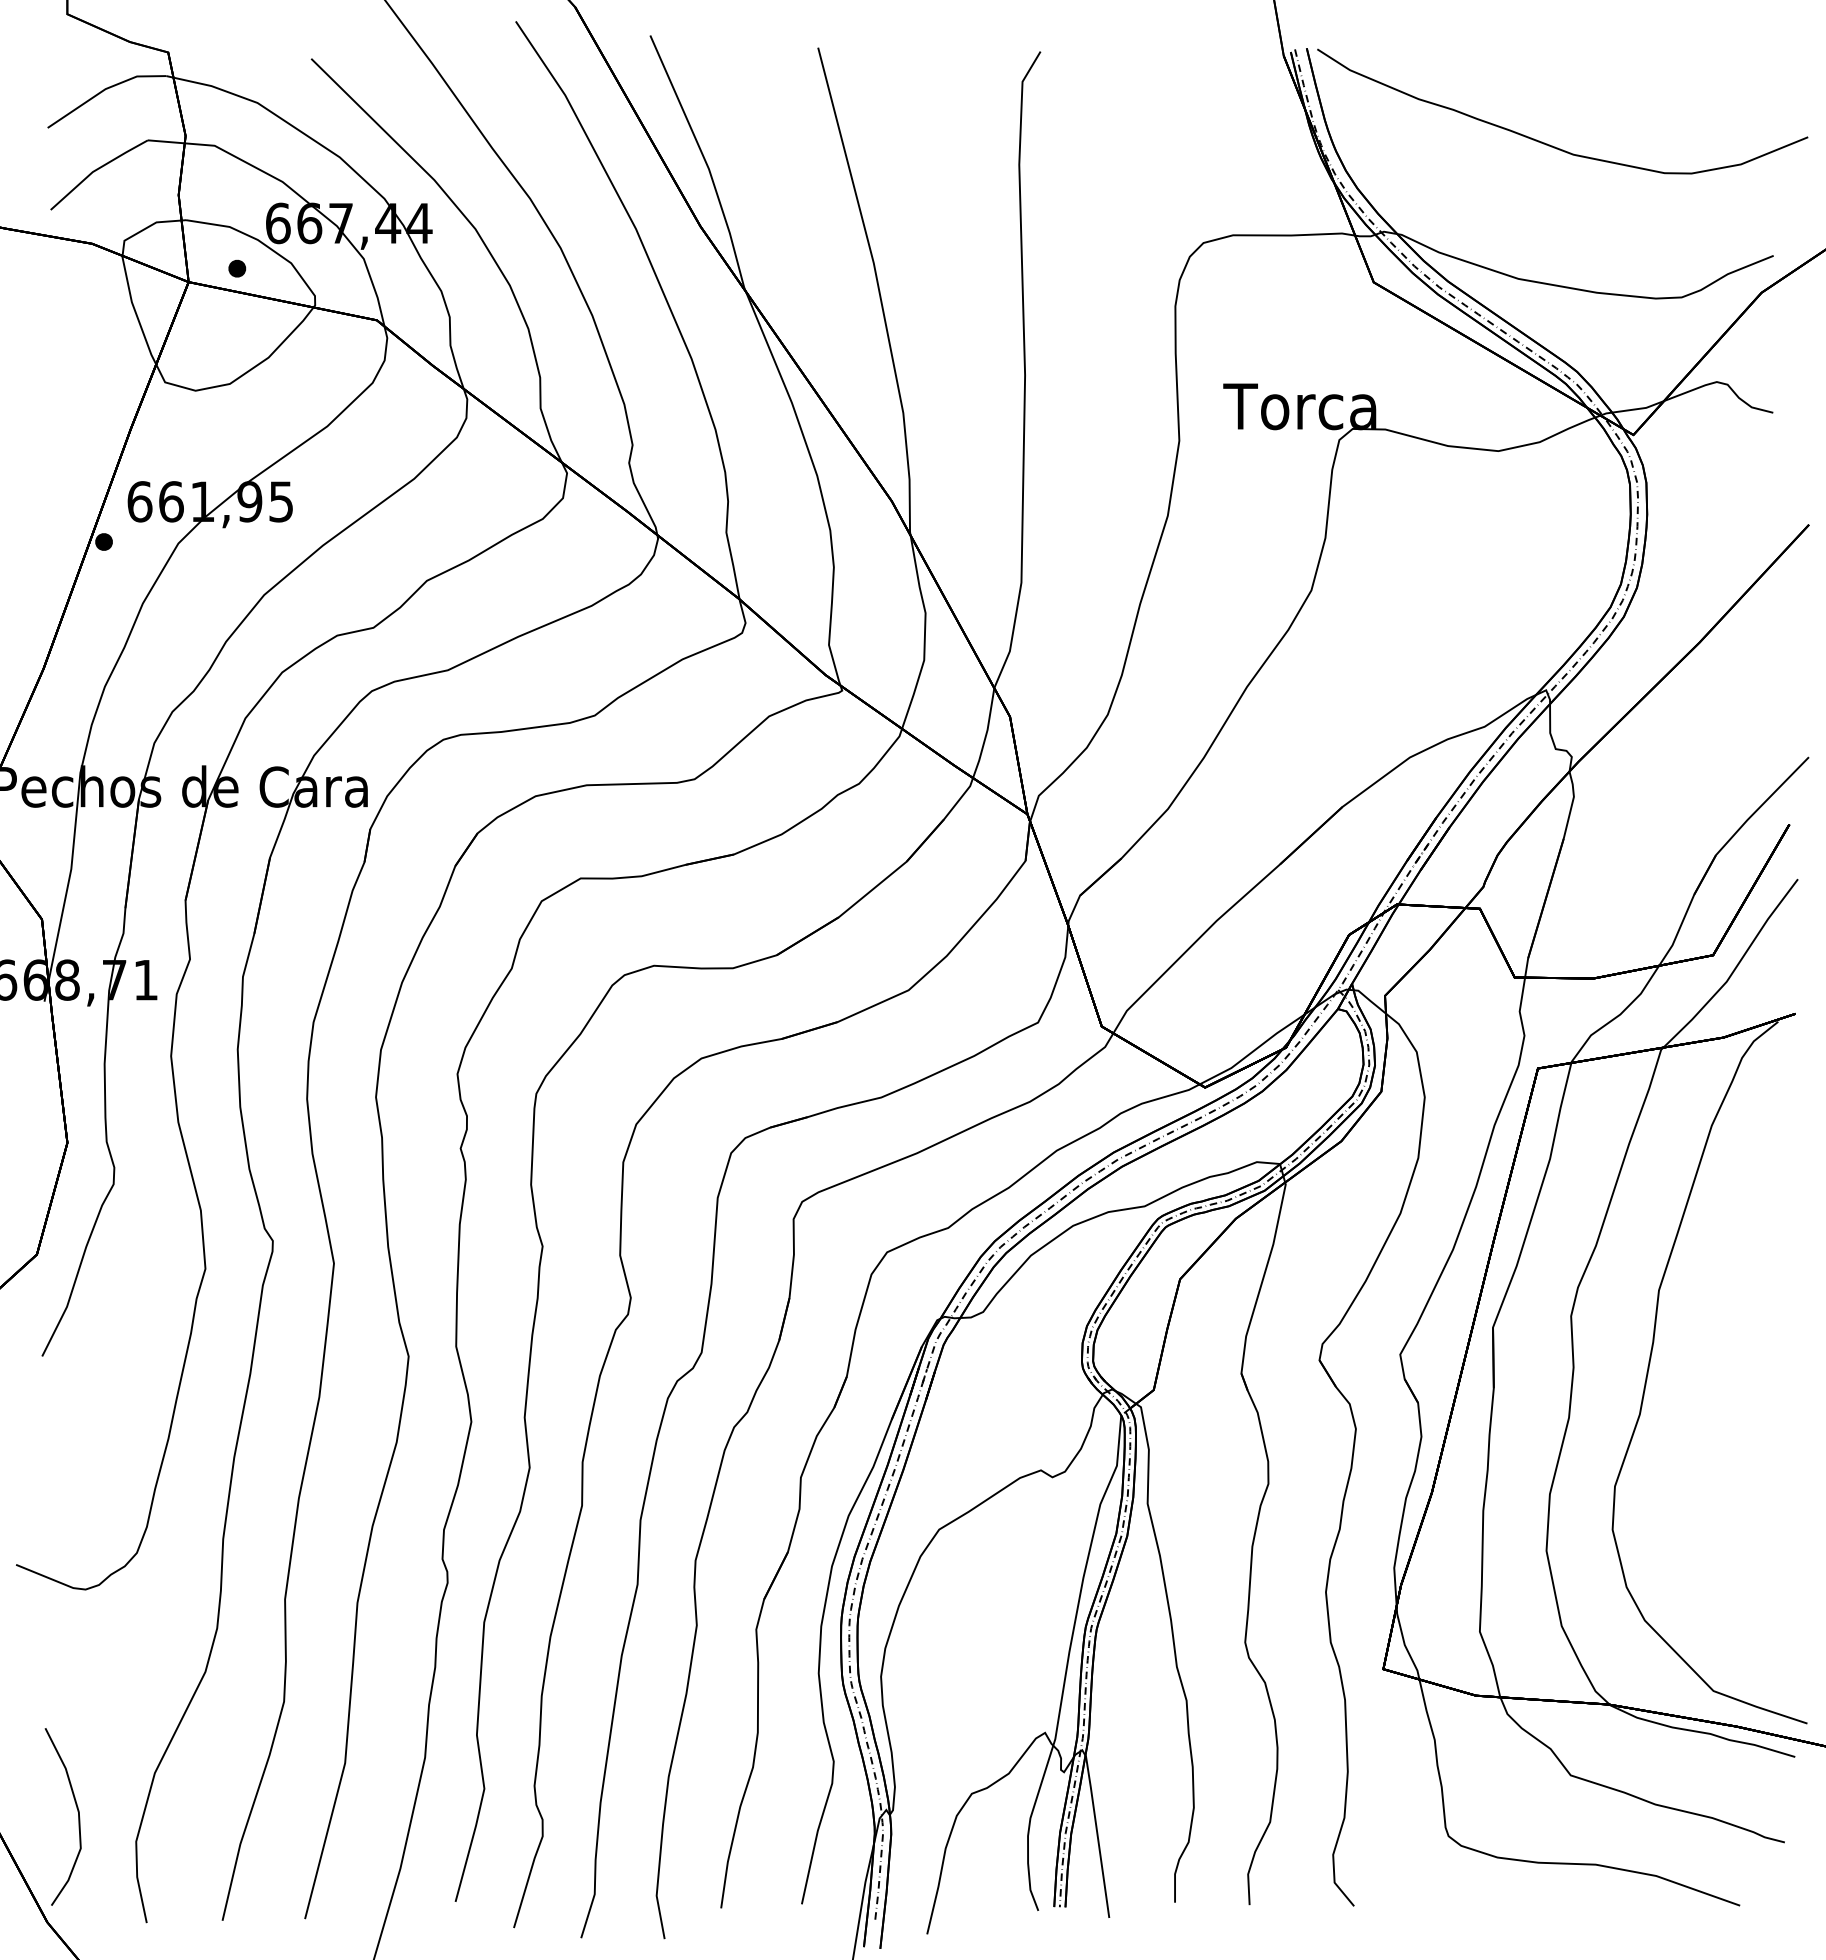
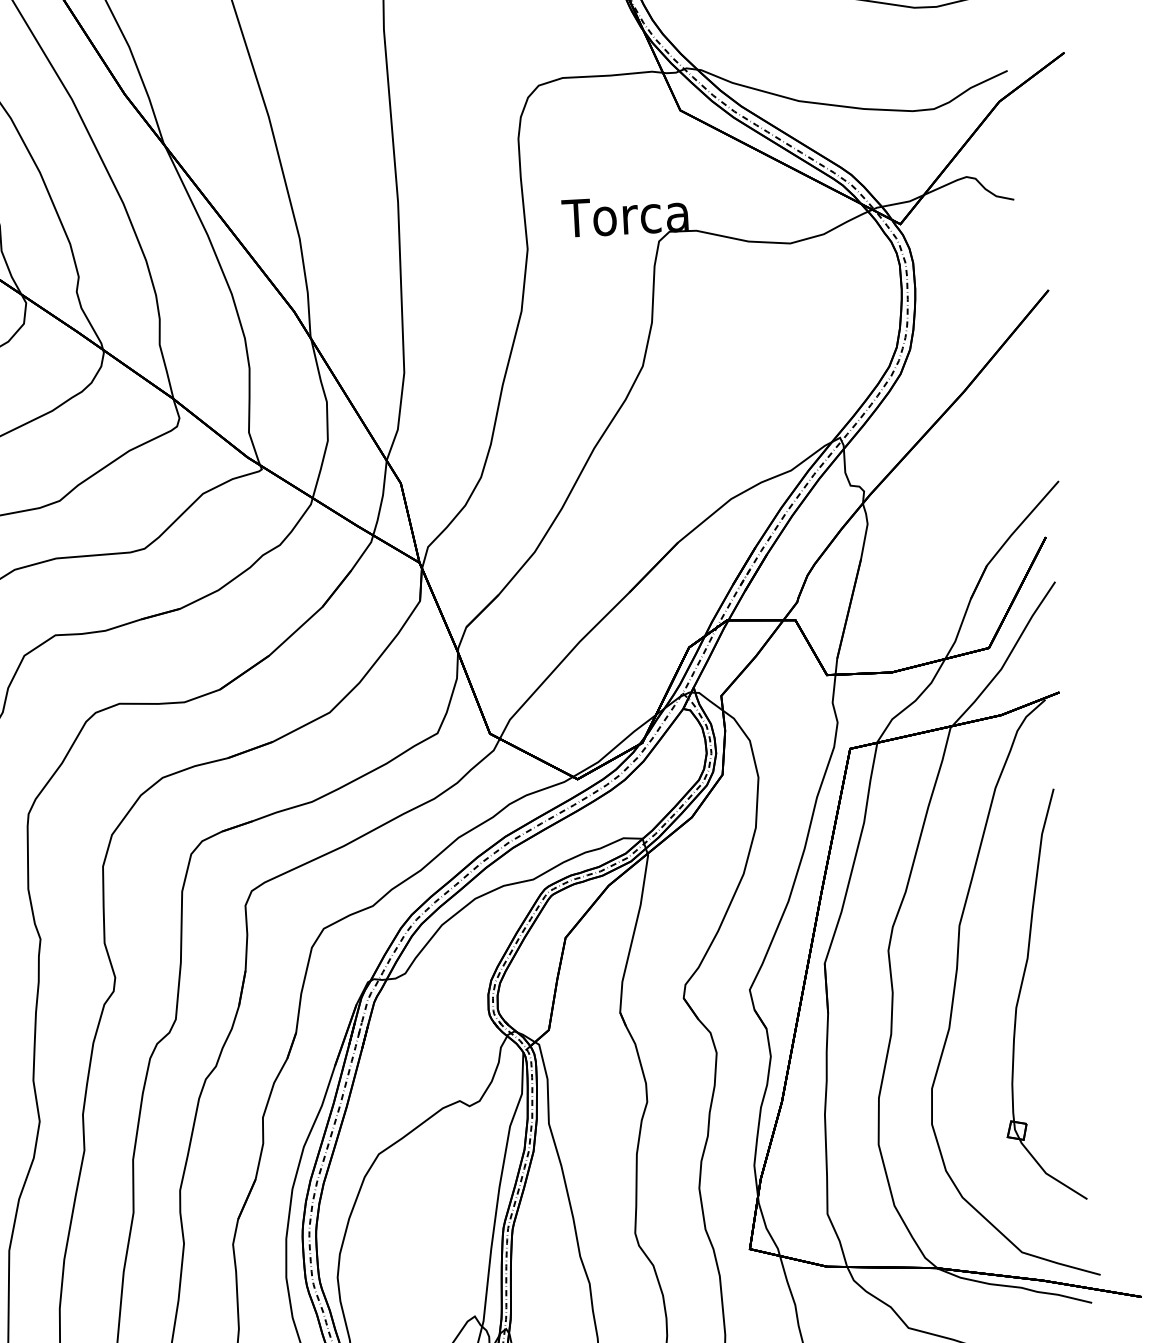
part: (1729, 1374) -> (1021, 991), added

